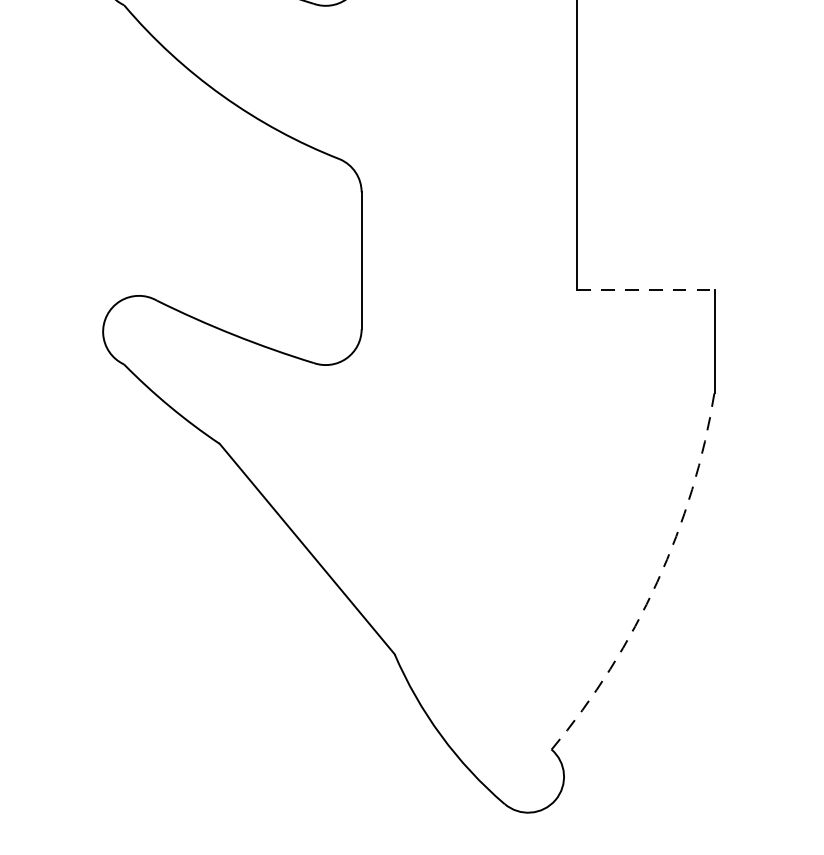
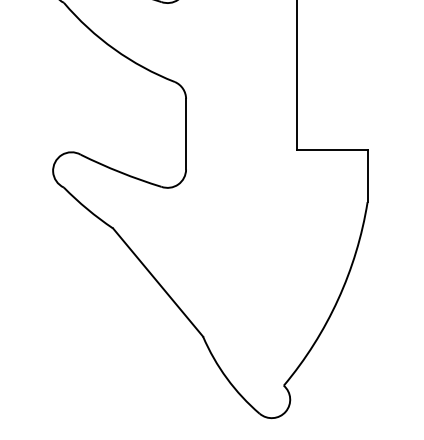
line: (646, 290) -> (332, 149), dashed -> solid
arc: (657, 582) -> (338, 299), dashed -> solid

